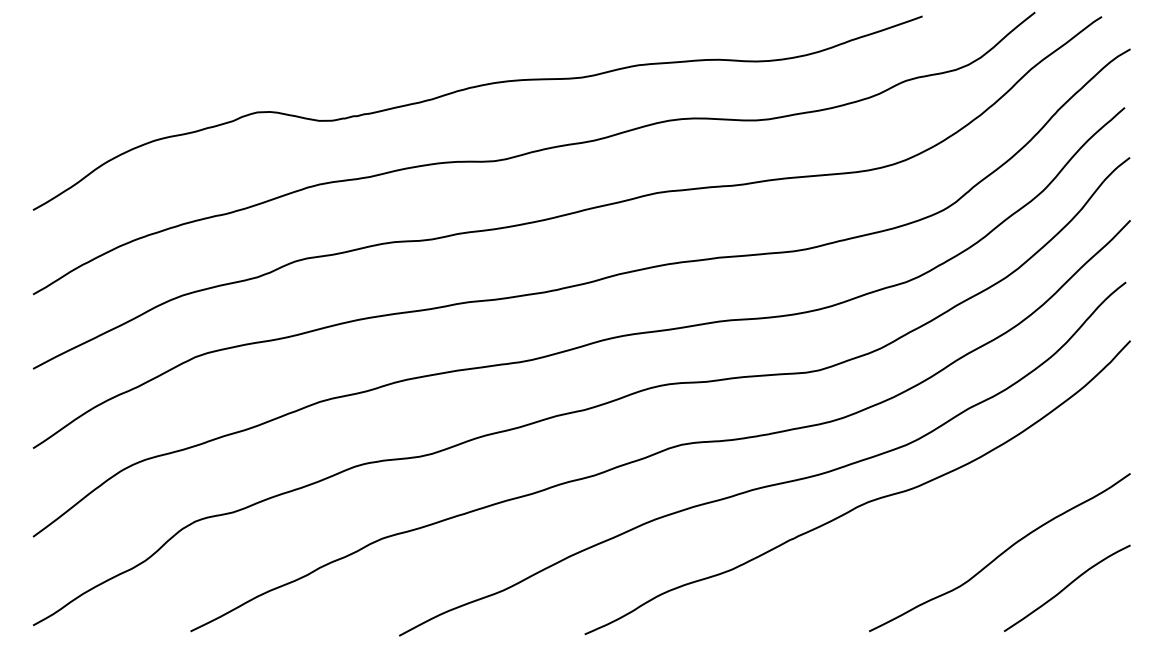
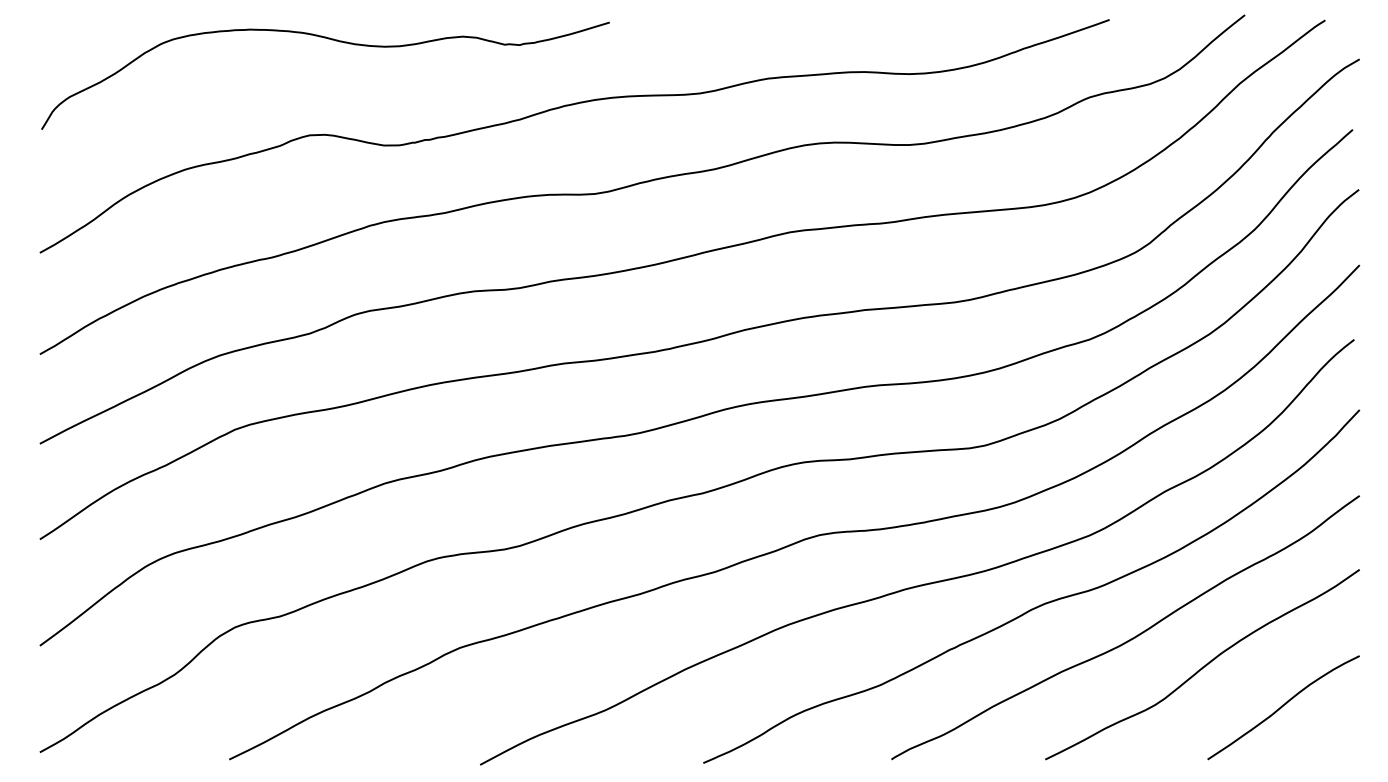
curve: (278, 34) -> (335, 41), added
curve: (940, 530) -> (1131, 638), added

